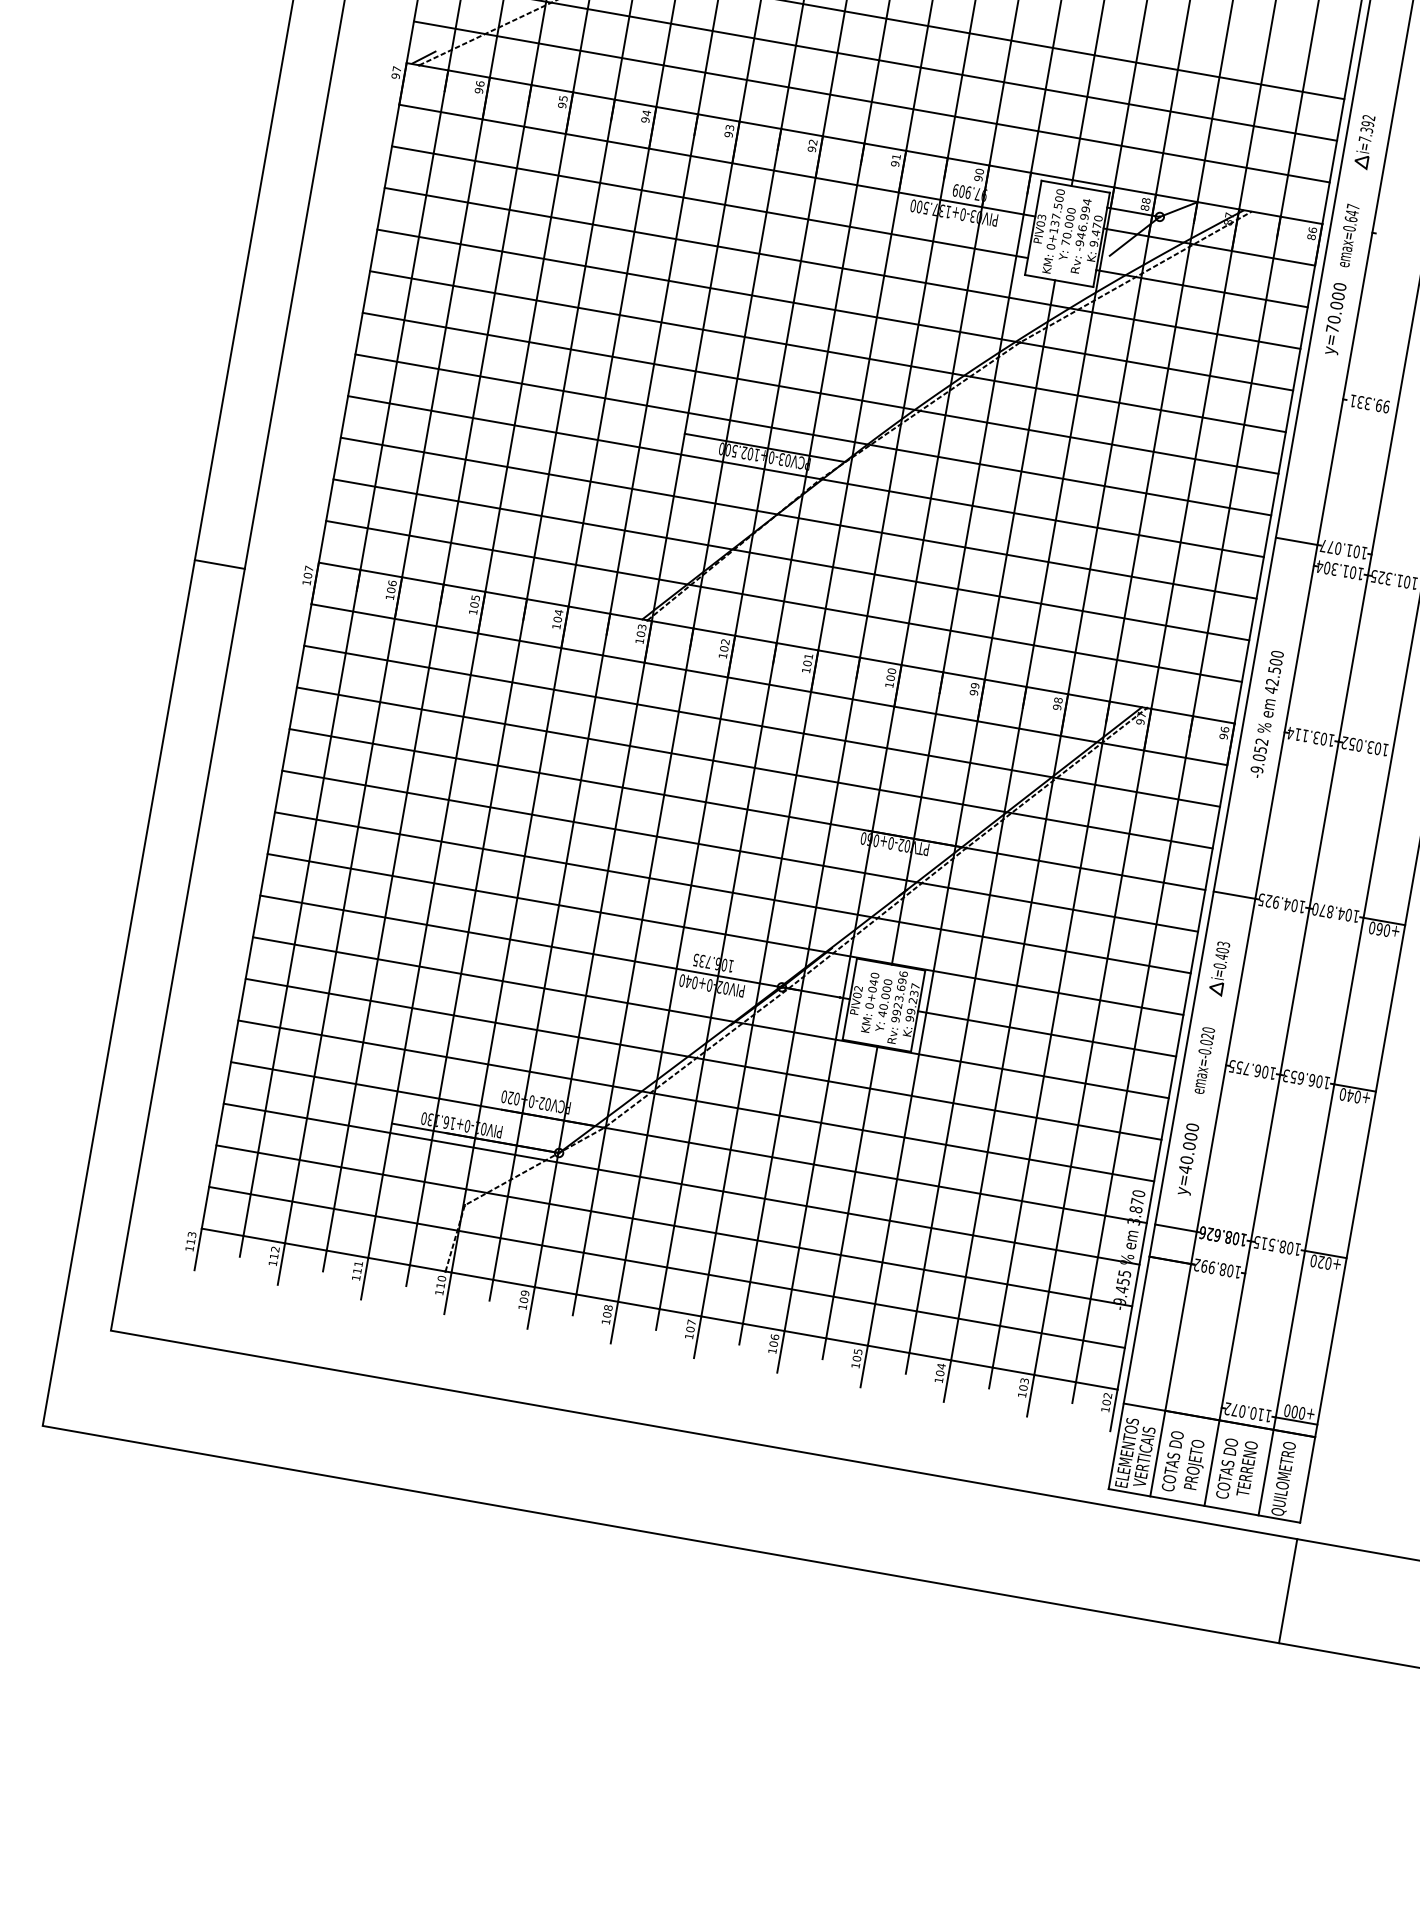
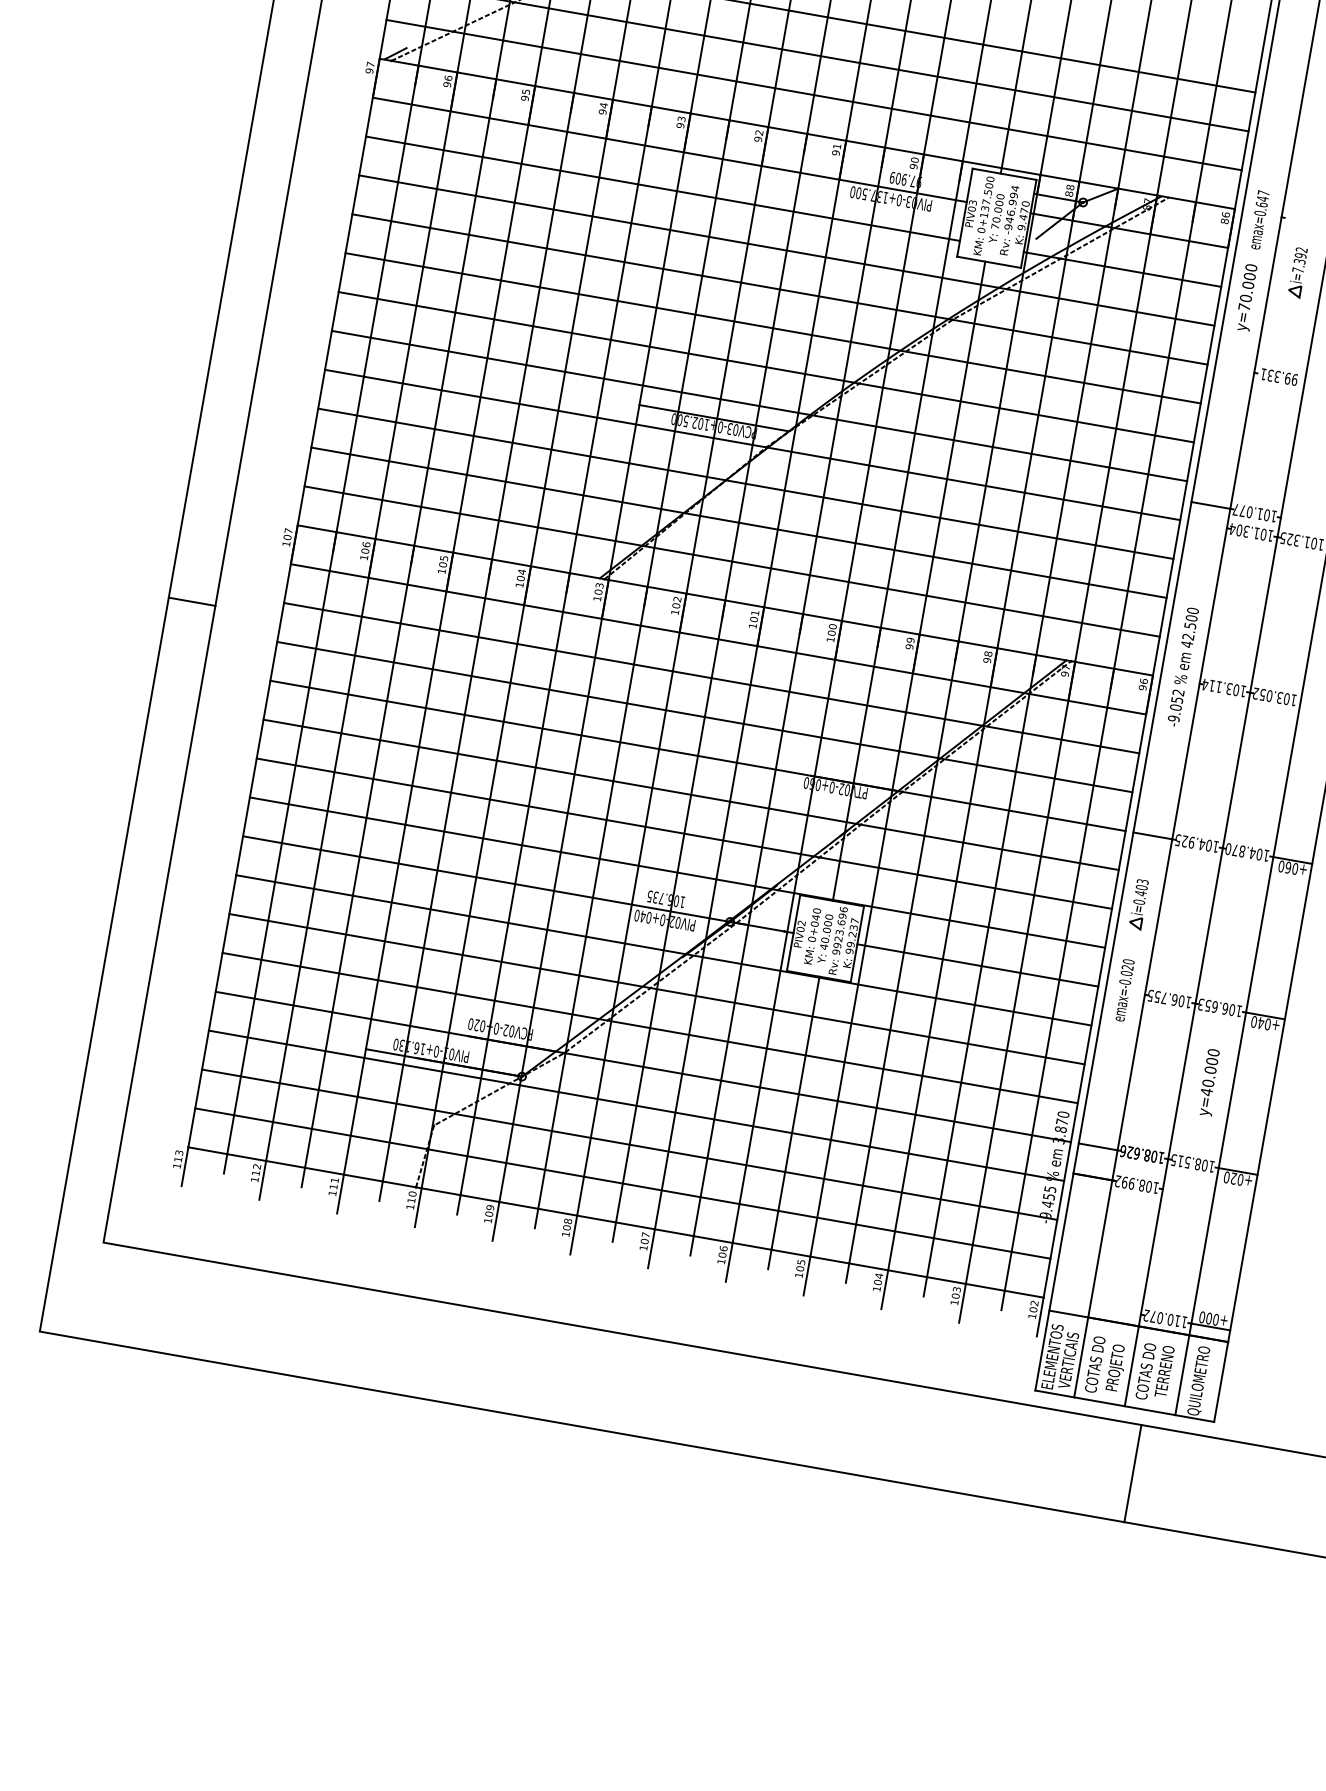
part: (1364, 142) -> (1297, 273), moved
line: (219, 564) -> (191, 601), moved
text: (1188, 1159) -> (1209, 1082), moved
line: (1288, 1591) -> (1133, 1474), moved

